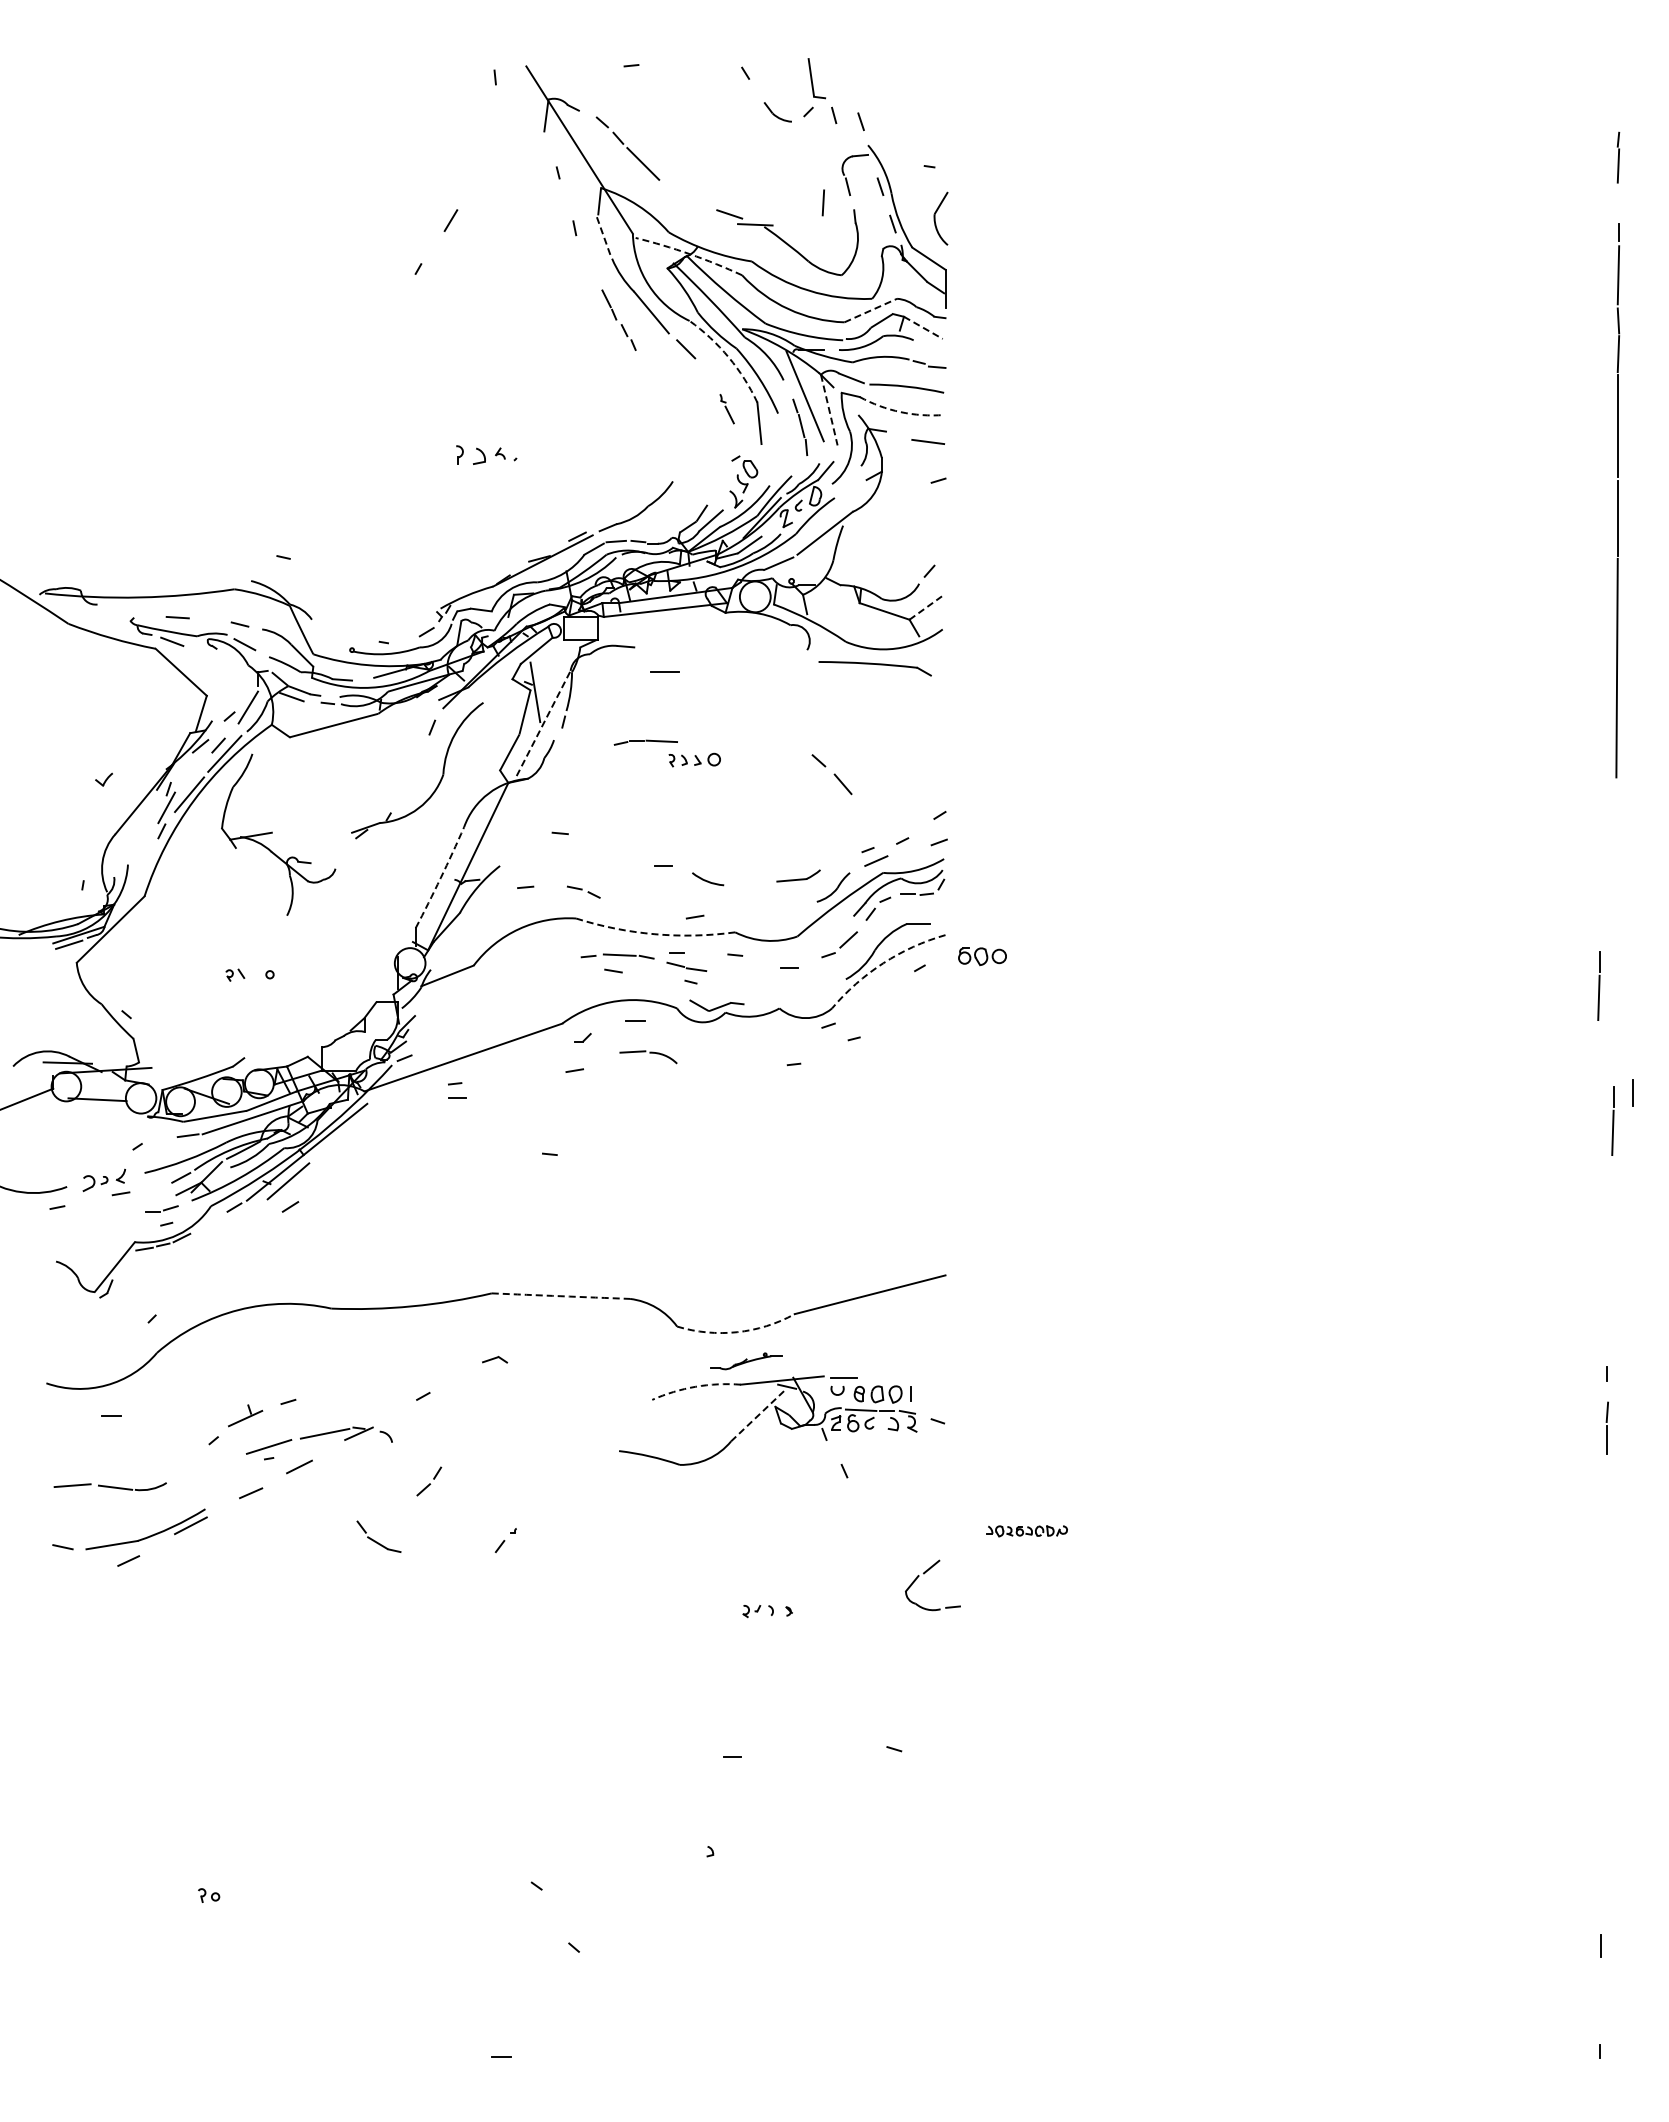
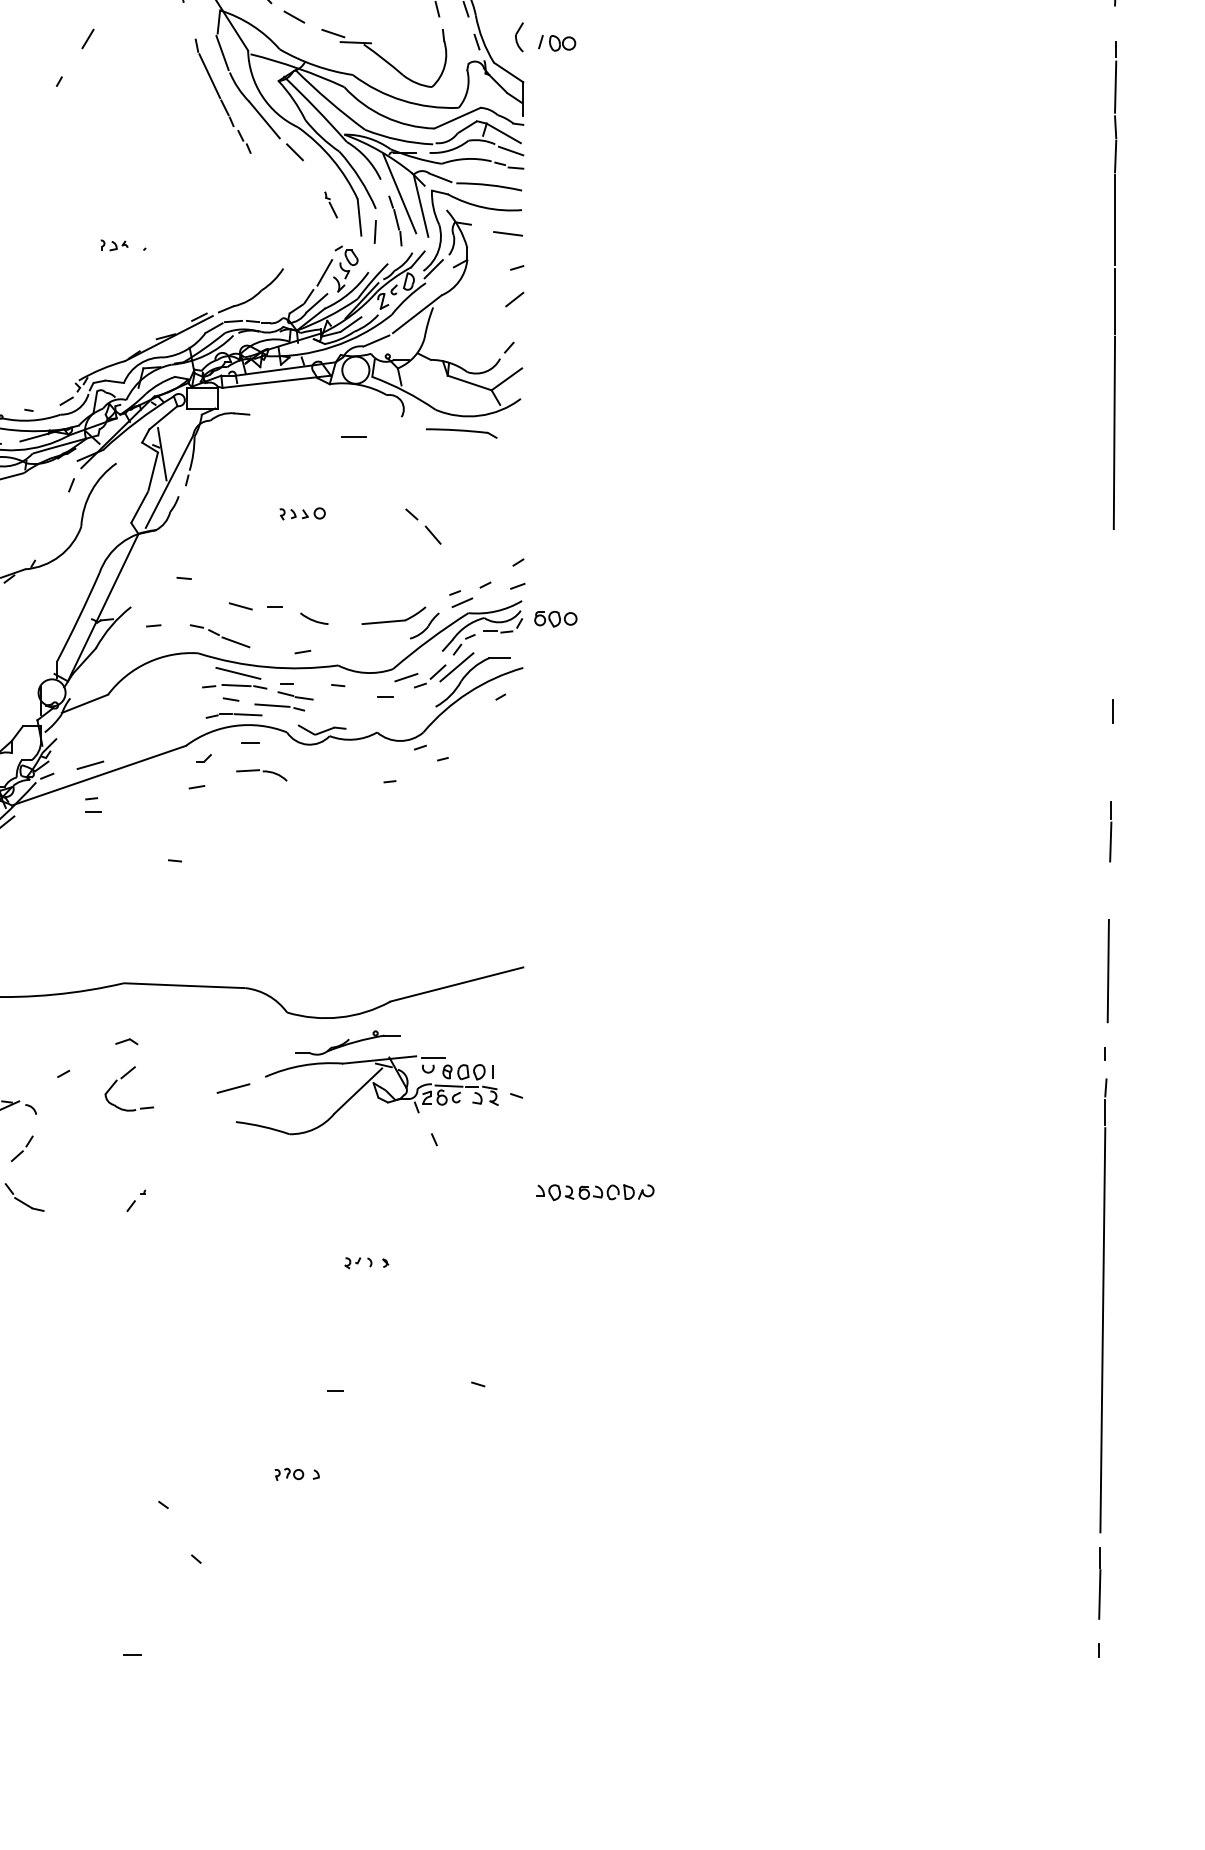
line: (685, 195) -> (294, 16), added
line: (822, 202) -> (374, 231), moved
part: (941, 218) -> (519, 37), size x0.62
part: (983, 225) -> (556, 43), added
line: (603, 236) -> (222, 52), dashed -> solid
arc: (689, 254) -> (297, 68), dashed -> solid
line: (589, 262) -> (209, 75), added
line: (870, 310) -> (457, 118), dashed -> solid
line: (923, 328) -> (503, 133), dashed -> solid
line: (931, 347) -> (510, 150), added
arc: (728, 357) -> (332, 159), dashed -> solid
line: (829, 410) -> (421, 206), dashed -> solid
arc: (900, 412) -> (483, 207), dashed -> solid
part: (480, 454) -> (113, 244), size x0.62
line: (843, 481) -> (433, 268), added
line: (719, 485) -> (324, 272), added
line: (935, 516) -> (514, 299), added
line: (927, 606) -> (507, 378), dashed -> solid
part: (875, 668) -> (461, 433), size x0.71
line: (664, 671) -> (353, 435), moved
line: (543, 723) -> (169, 481), dashed -> solid
part: (645, 742) -> (233, 715), moved
line: (624, 864) -> (240, 605), added
part: (798, 875) -> (393, 615), size x1.67
arc: (440, 878) -> (78, 618), dashed -> solid
line: (618, 905) -> (235, 641), added
arc: (654, 934) -> (267, 667), dashed -> solid
line: (869, 934) -> (456, 667), added
line: (621, 941) -> (238, 673), added
line: (812, 946) -> (406, 677), added
part: (982, 956) -> (555, 618), moved
arc: (883, 963) -> (468, 692), dashed -> solid
line: (660, 977) -> (272, 705), added
line: (1598, 985) -> (1098, 712), removed
line: (453, 1045) -> (90, 765), added
line: (1632, 1092) -> (1112, 710), moved
line: (1609, 1279) -> (1107, 971), added
arc: (560, 1296) -> (184, 986), dashed -> solid
arc: (737, 1332) -> (340, 1017), dashed -> solid
part: (746, 1361) -> (348, 1043), size x1.67
arc: (695, 1386) -> (303, 1065), dashed -> solid
line: (616, 1412) -> (233, 1088), added
line: (758, 1415) -> (358, 1090), dashed -> solid
part: (429, 1481) -> (22, 1148), moved
part: (1027, 1531) -> (595, 1192), size x1.67
part: (924, 1574) -> (121, 1079), moved
line: (1603, 1687) -> (1102, 1330), added
part: (679, 1851) -> (289, 1474), added
line: (1600, 1987) -> (1099, 1594), added

